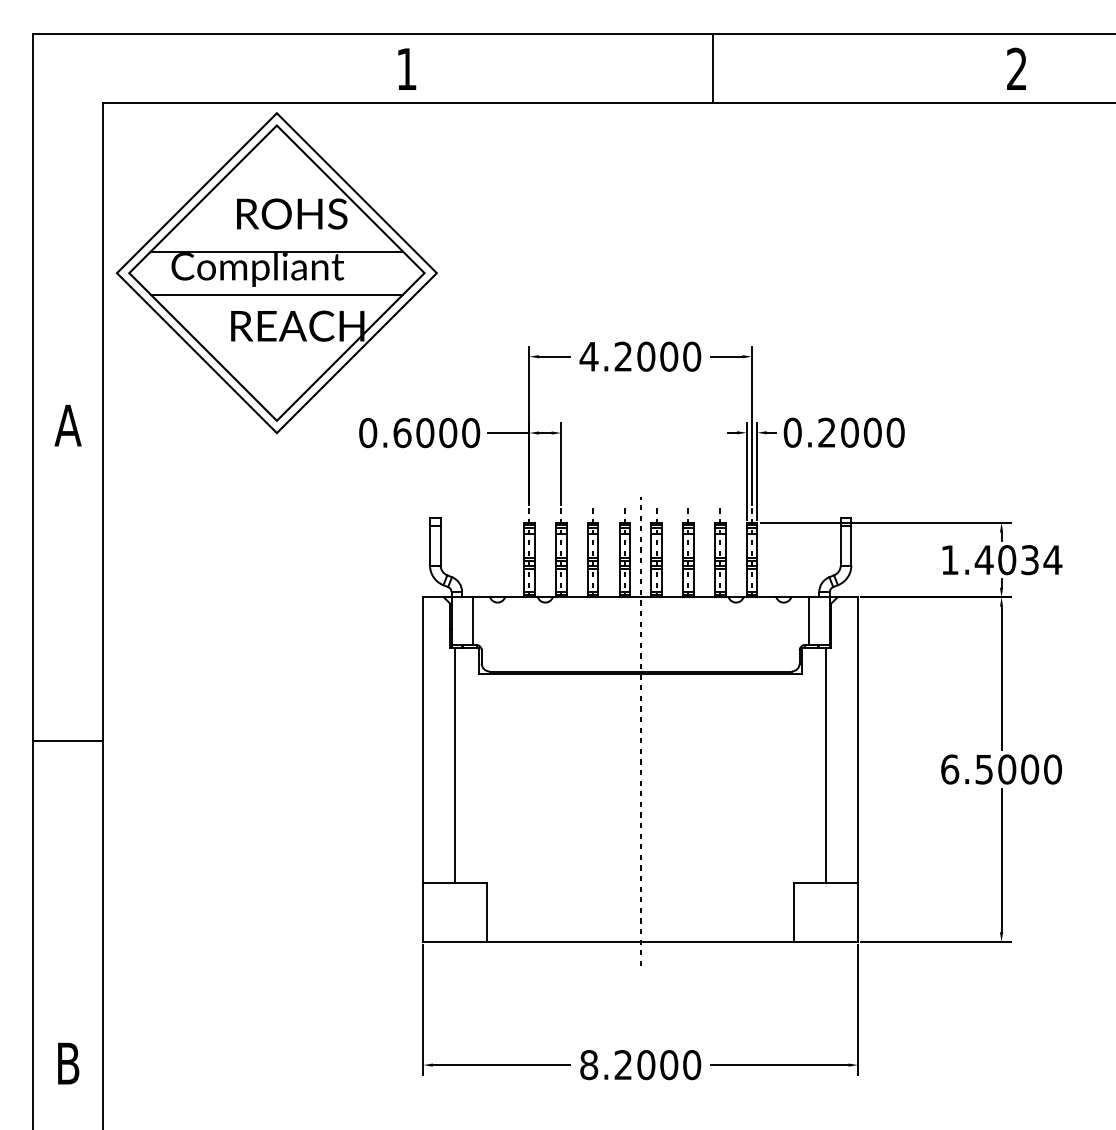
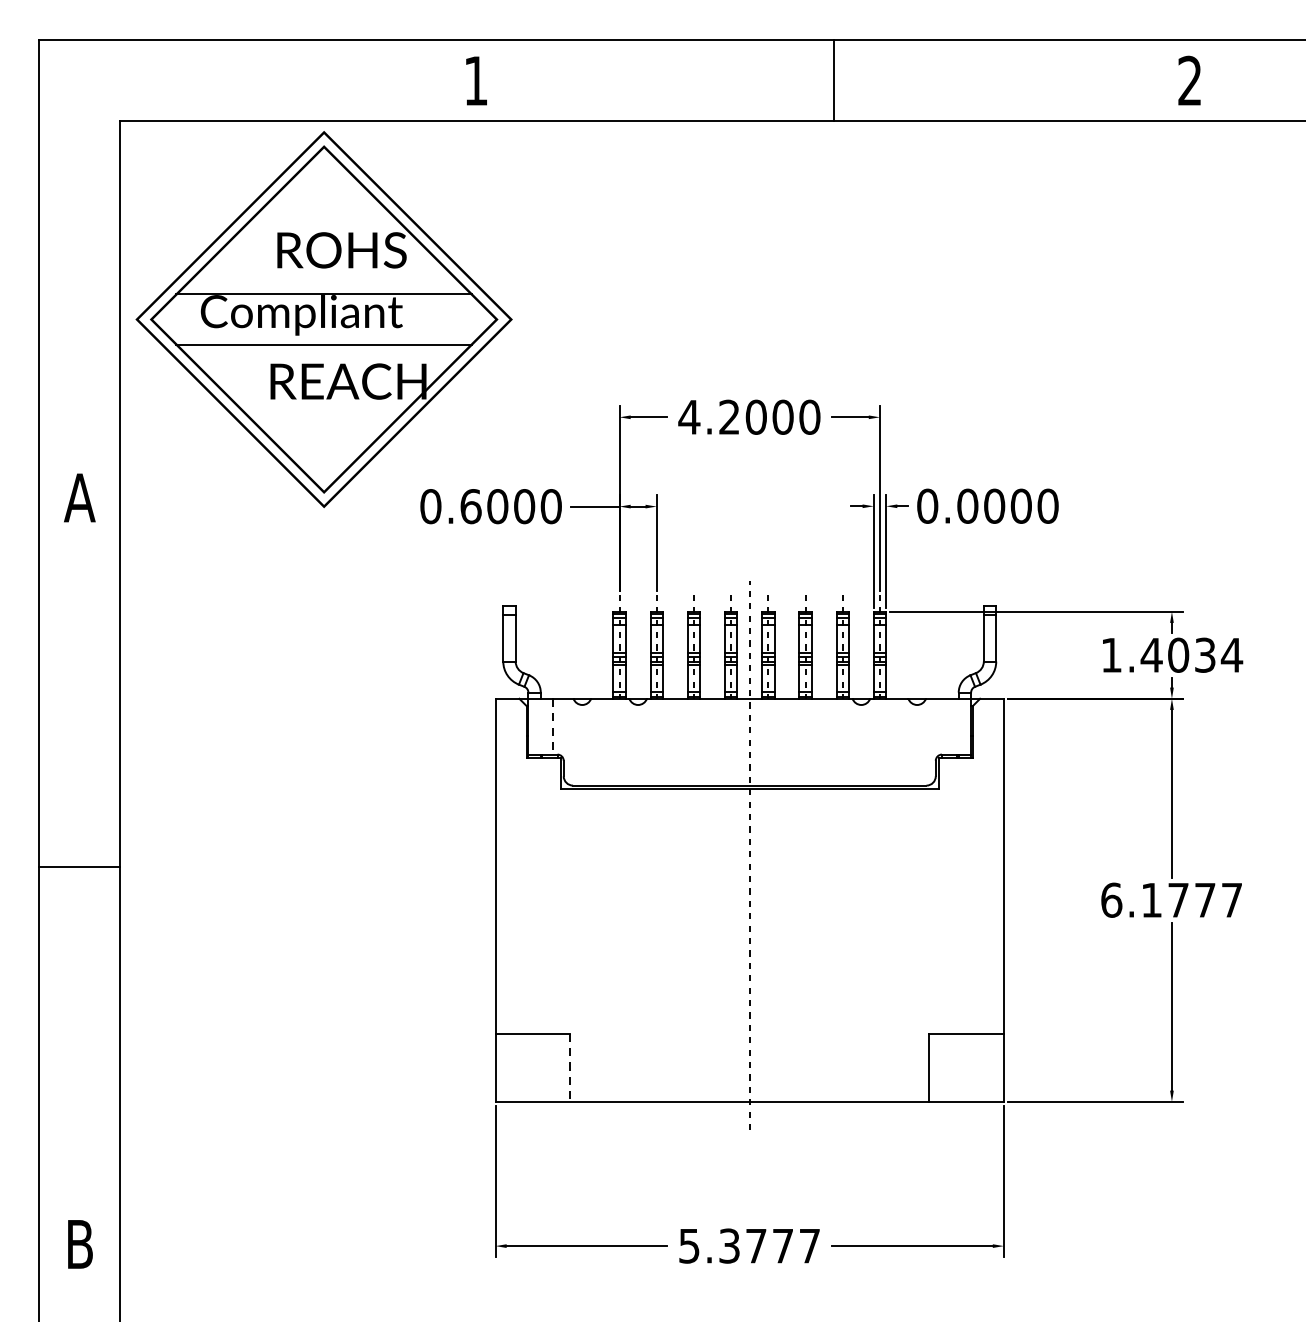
text: (827, 432) -> (968, 505), 0.2000 -> 0.0000
line: (472, 621) -> (552, 727), solid -> dashed
line: (808, 621) -> (946, 727), removed
line: (455, 765) -> (533, 895), removed
line: (826, 765) -> (967, 895), removed
text: (1018, 769) -> (1191, 900), 6.5000 -> 6.1777
line: (487, 913) -> (570, 1068), solid -> dashed
text: (640, 1065) -> (749, 1246), 8.2000 -> 5.3777

